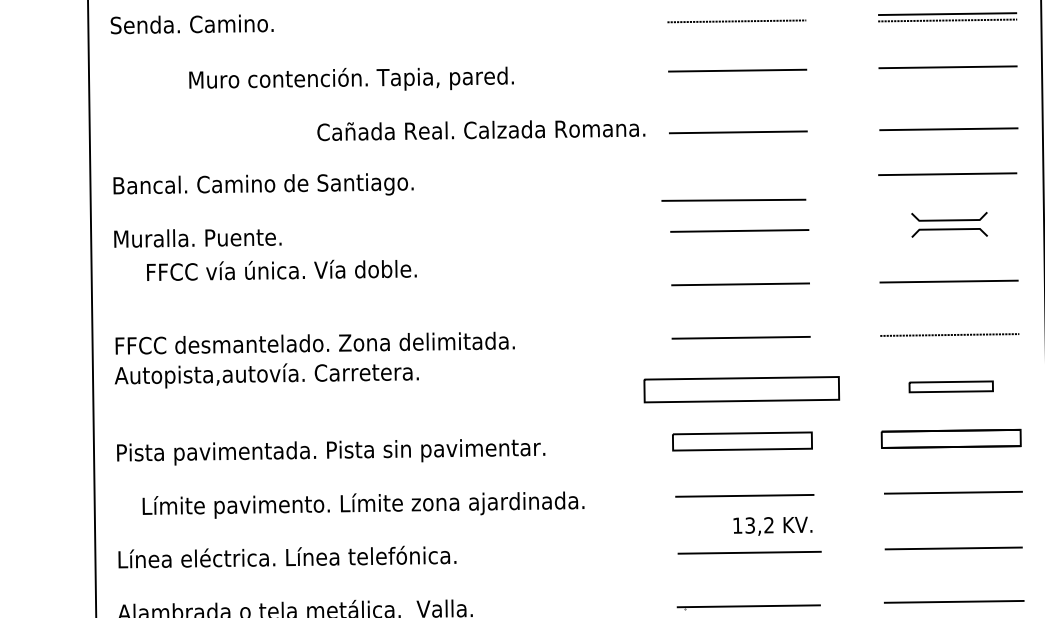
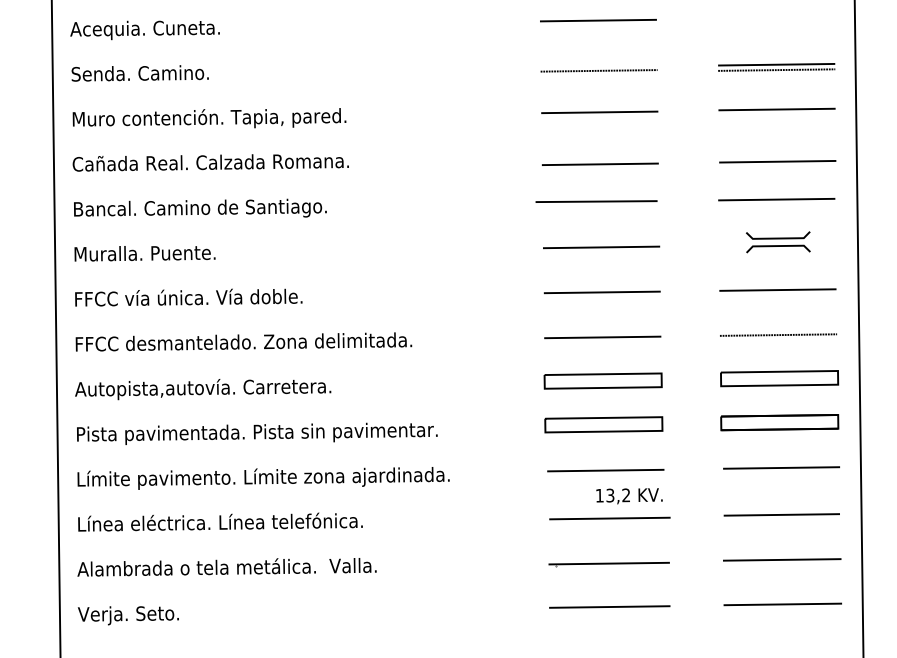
text: (351, 79) -> (209, 118), moved
text: (480, 130) -> (210, 162), moved
line: (733, 200) -> (596, 201), moved
text: (281, 270) -> (188, 297), moved
text: (267, 375) -> (203, 389), moved
part: (950, 386) -> (779, 378), size x1.67
part: (740, 388) -> (602, 380), size x0.71
text: (363, 505) -> (263, 478), moved

